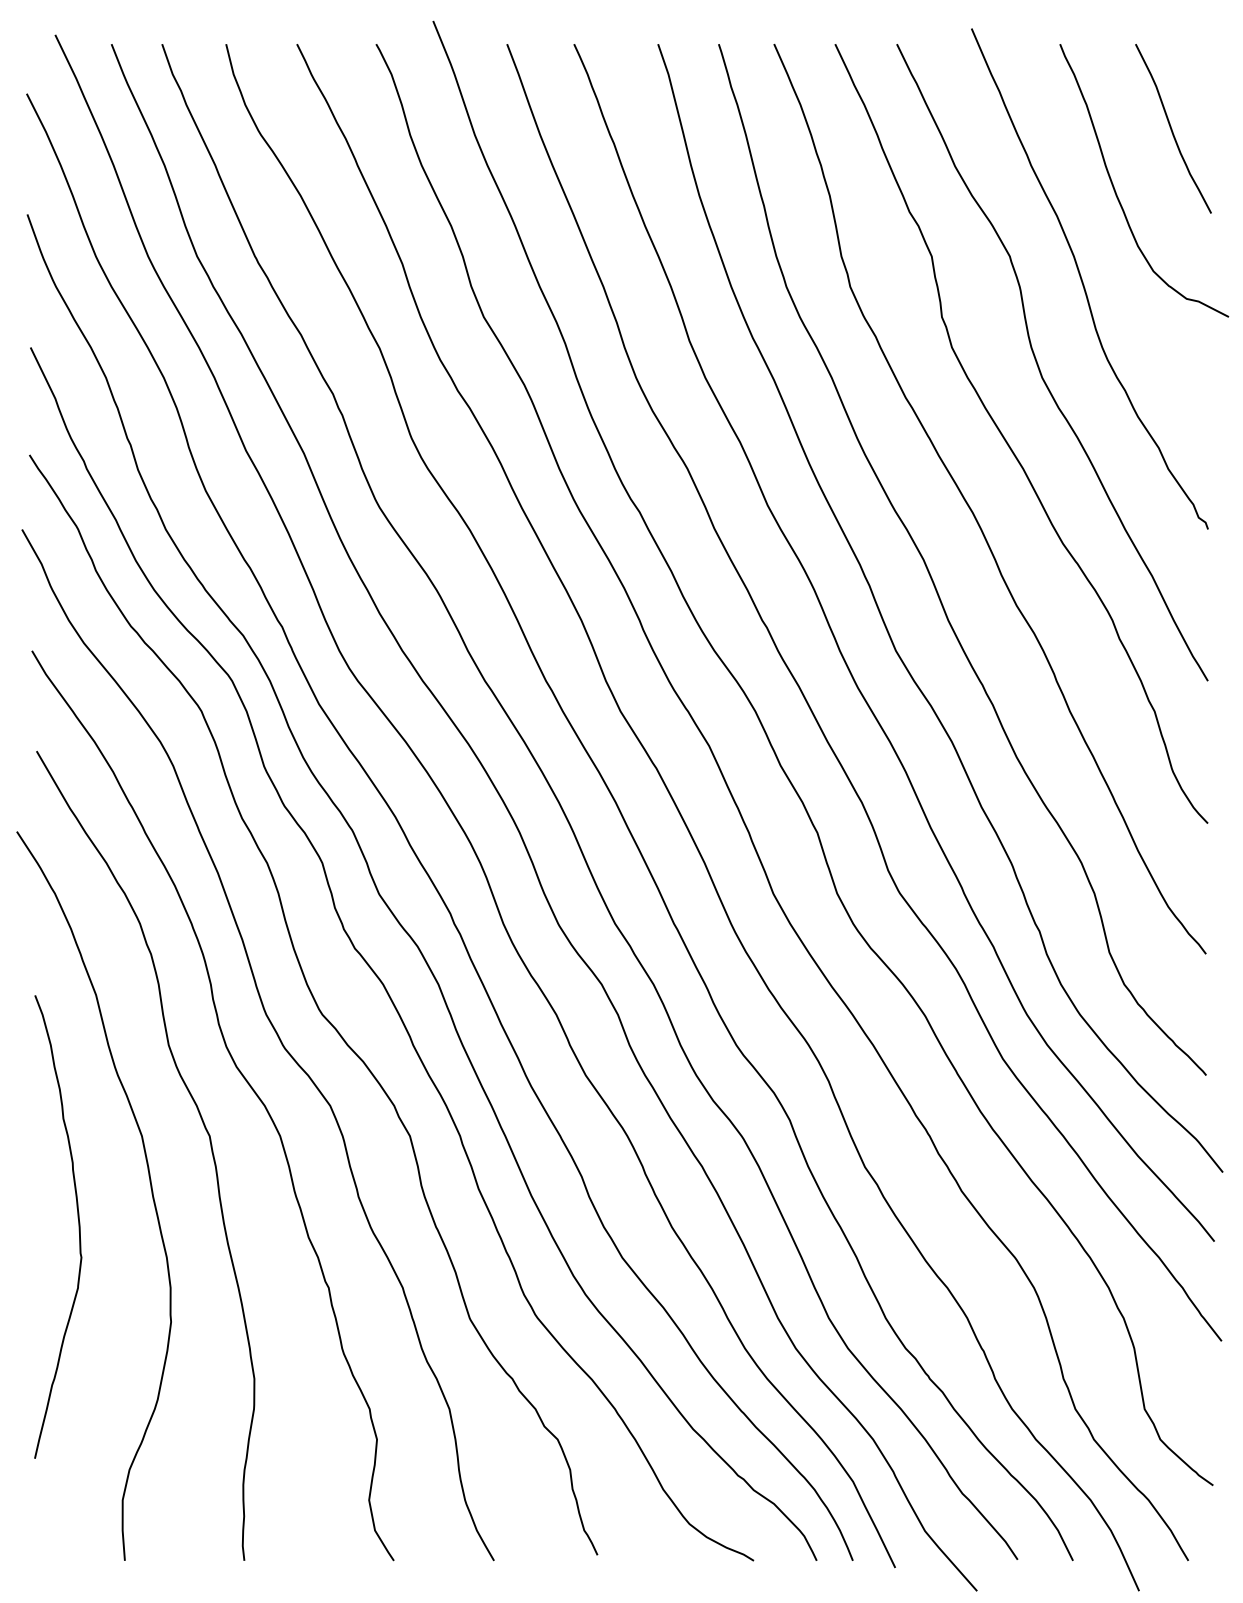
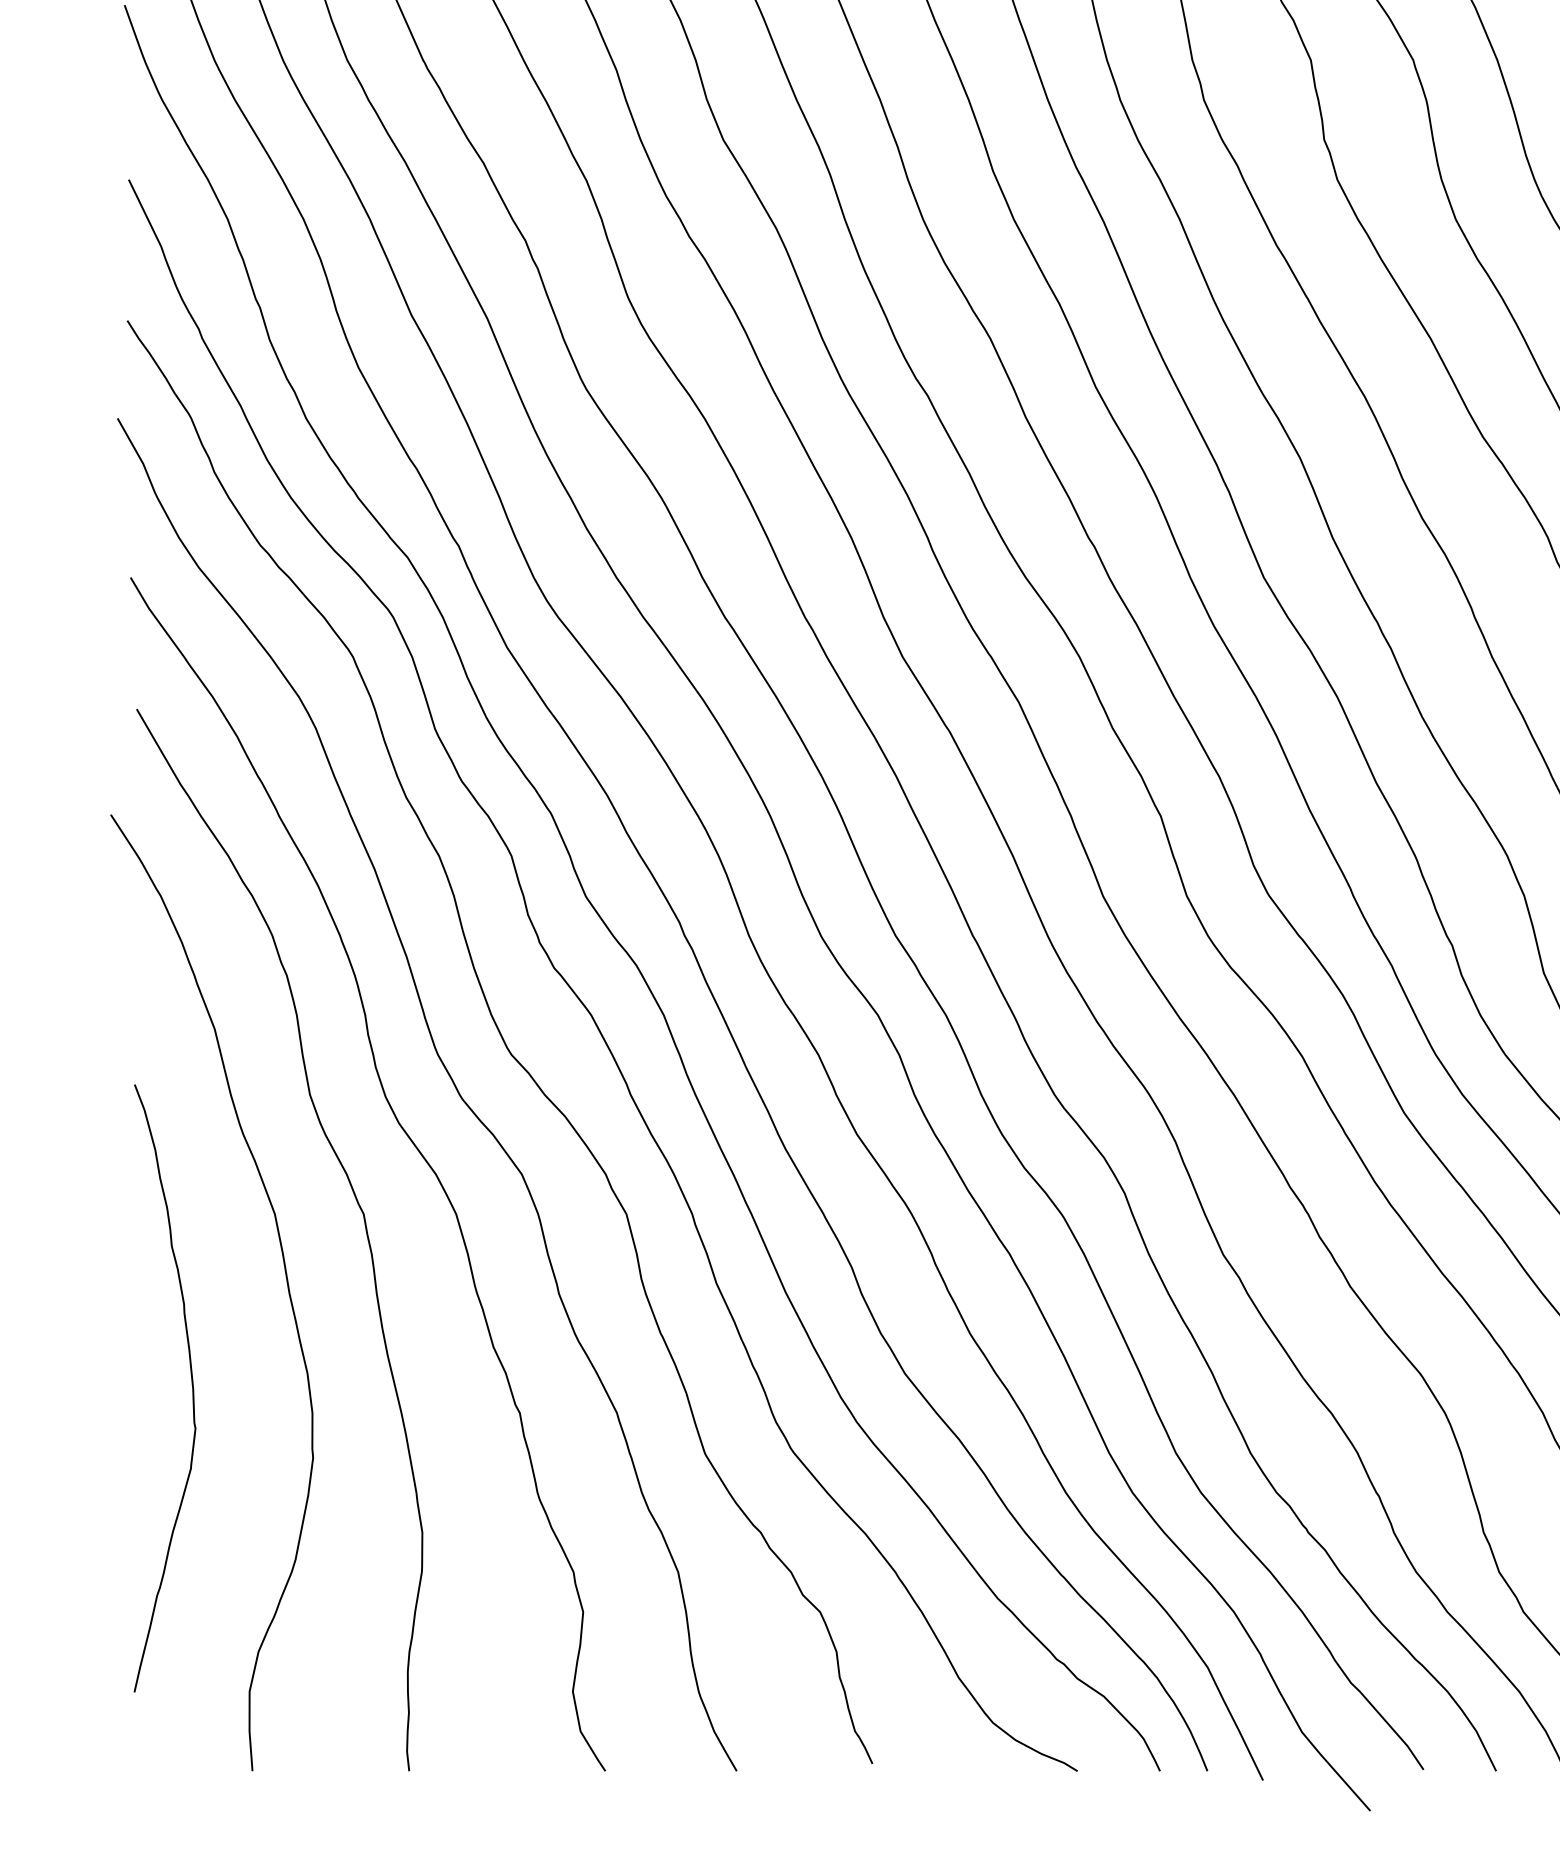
curve: (78, 1226) -> (191, 1387), moved

